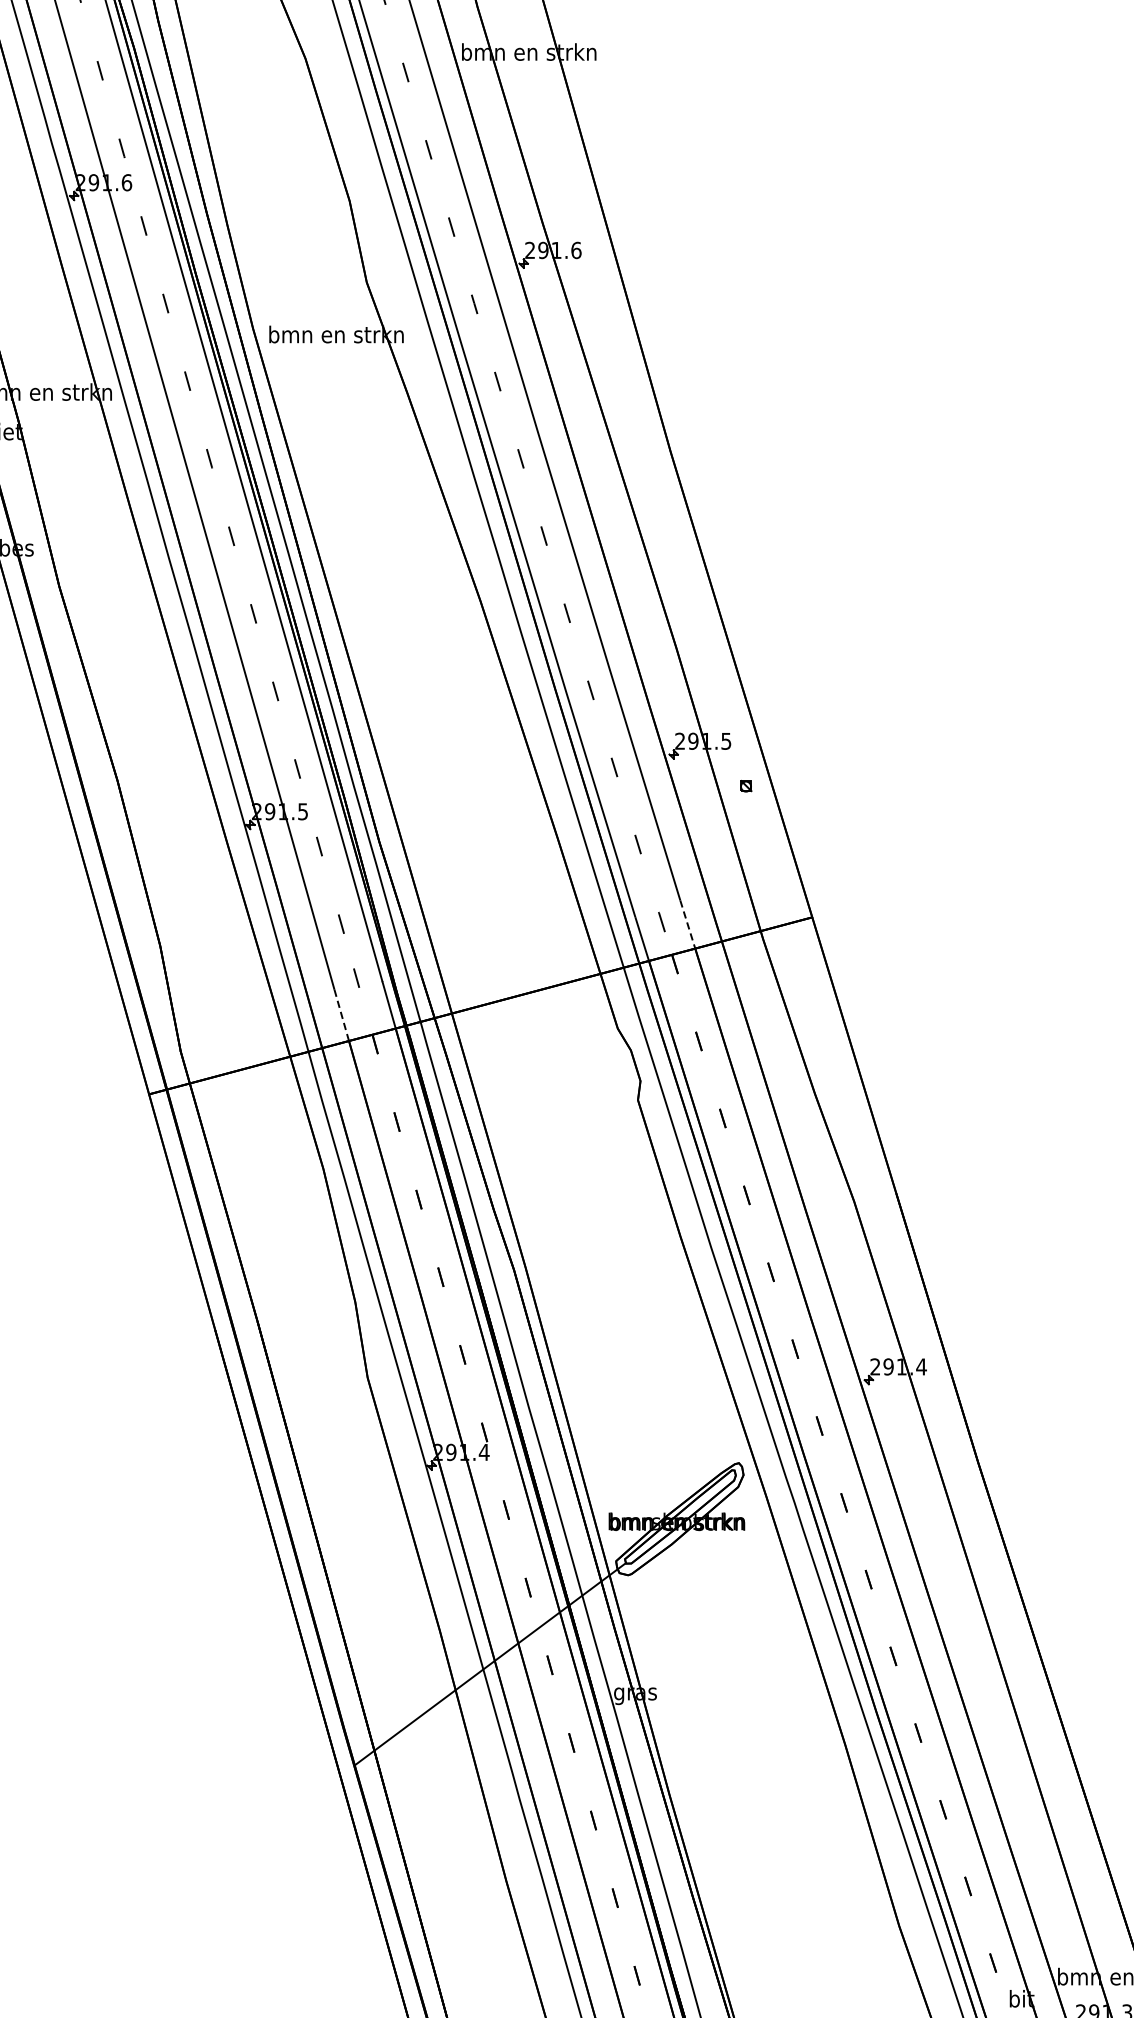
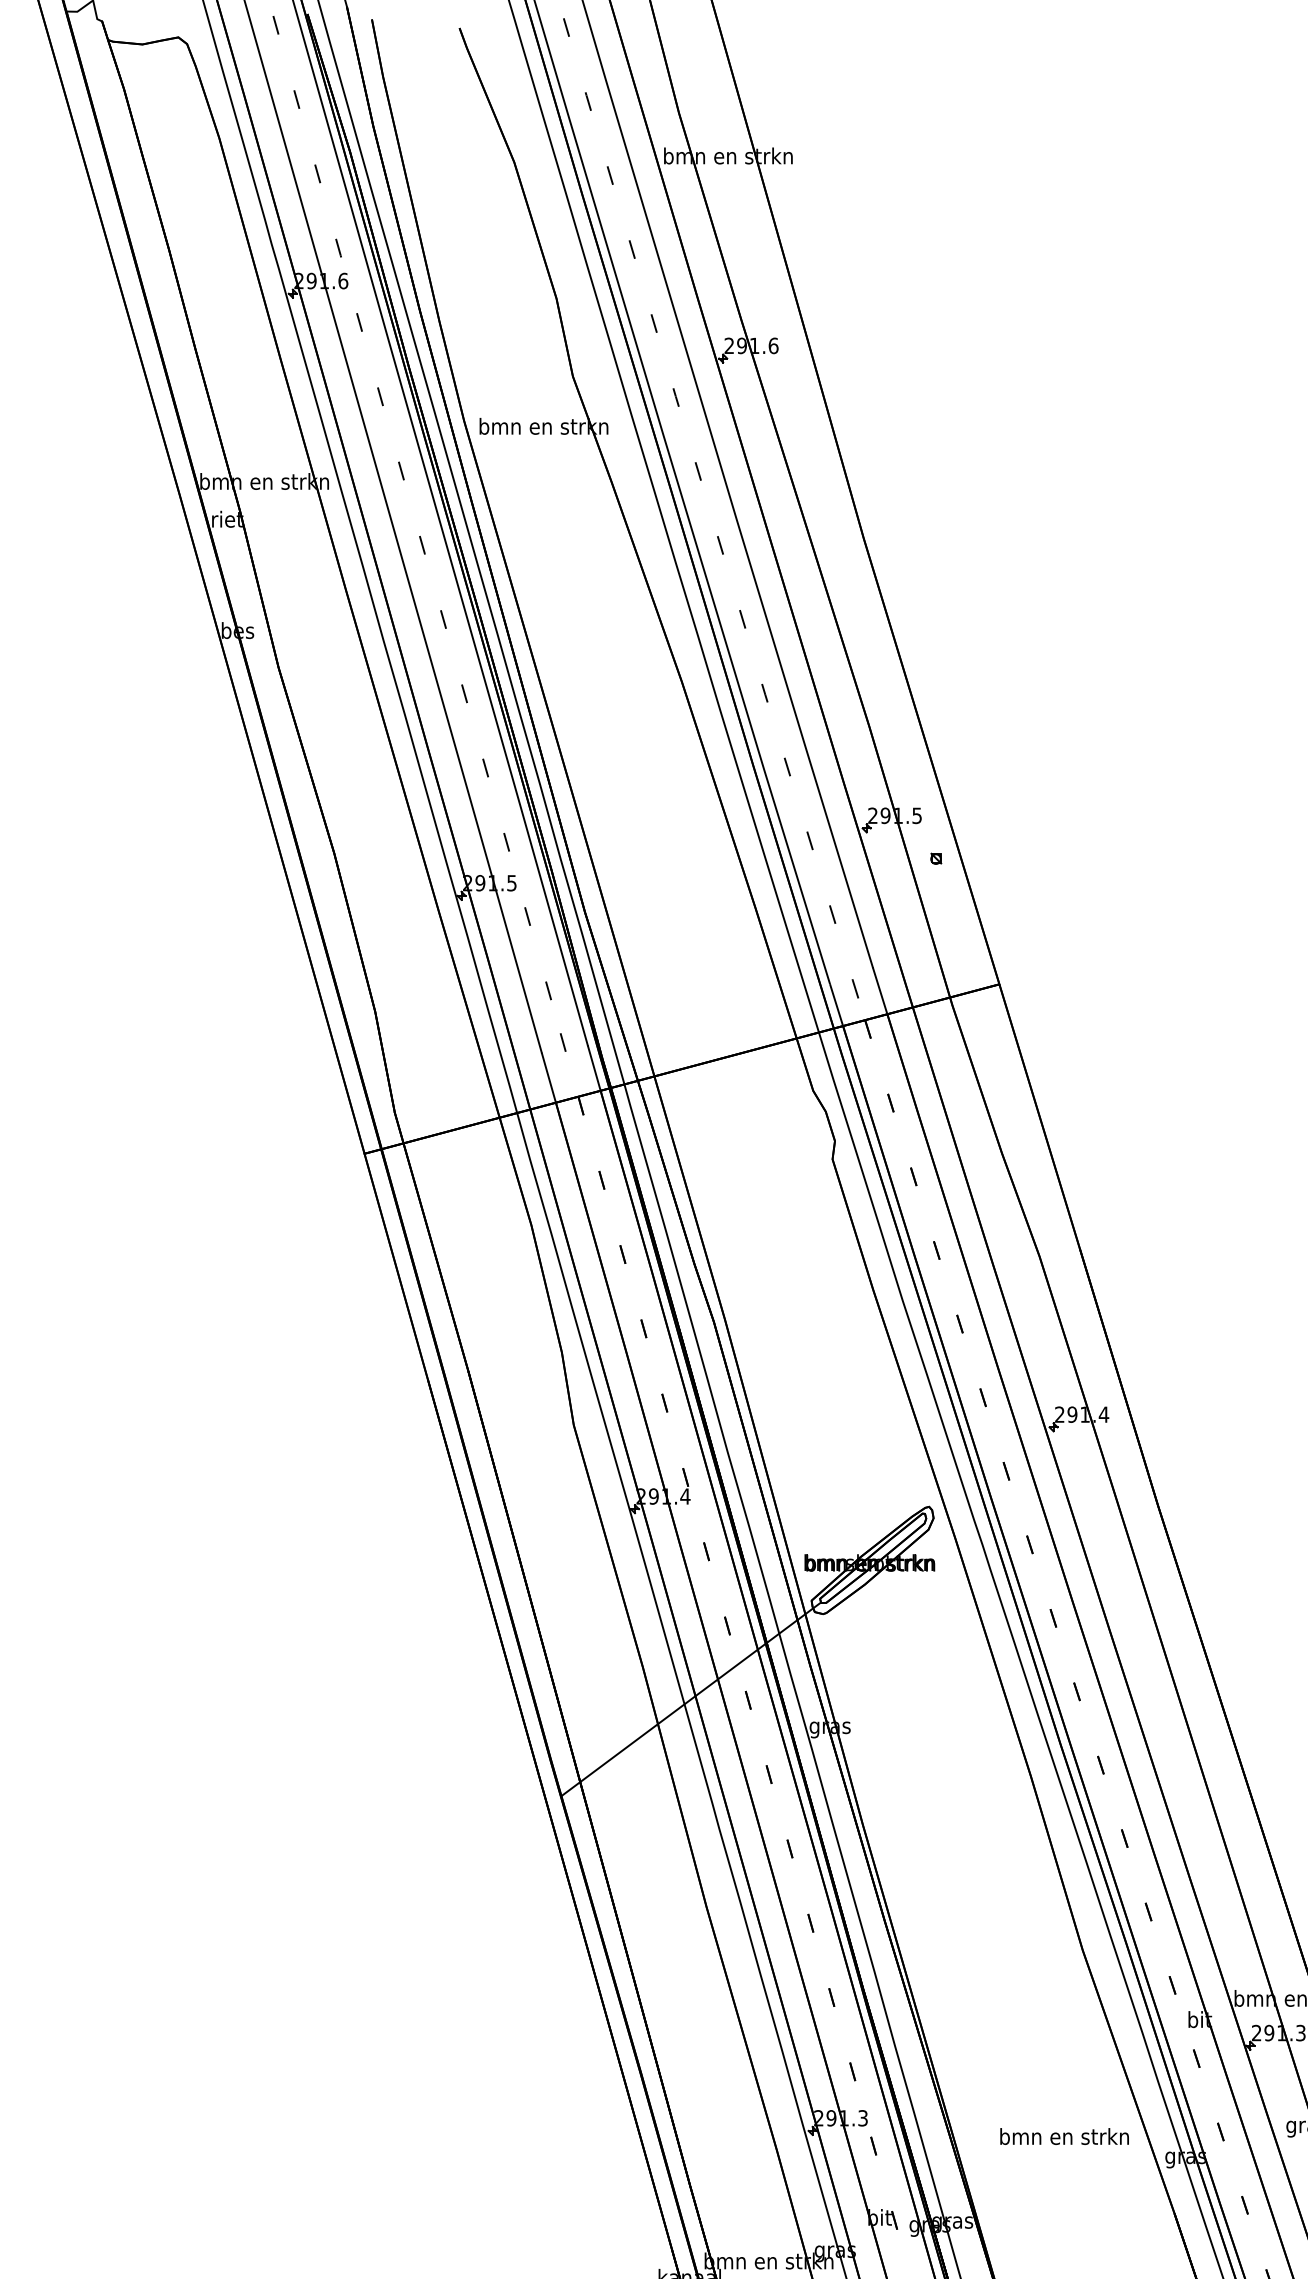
line: (688, 924) -> (880, 991), dashed -> solid
line: (342, 1015) -> (549, 1078), dashed -> solid

